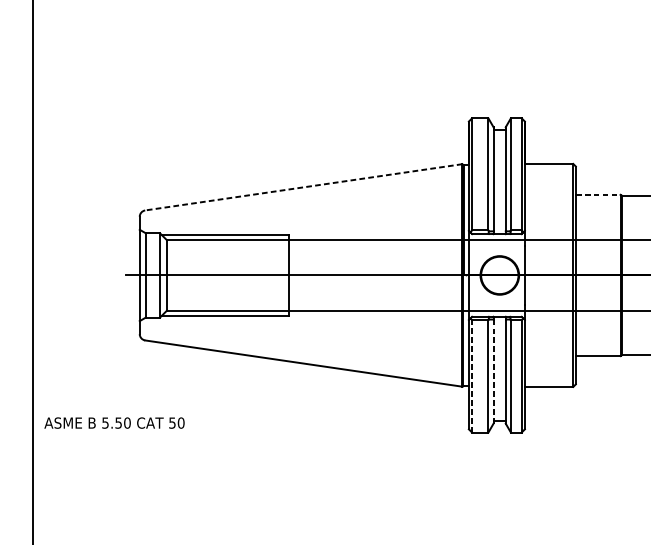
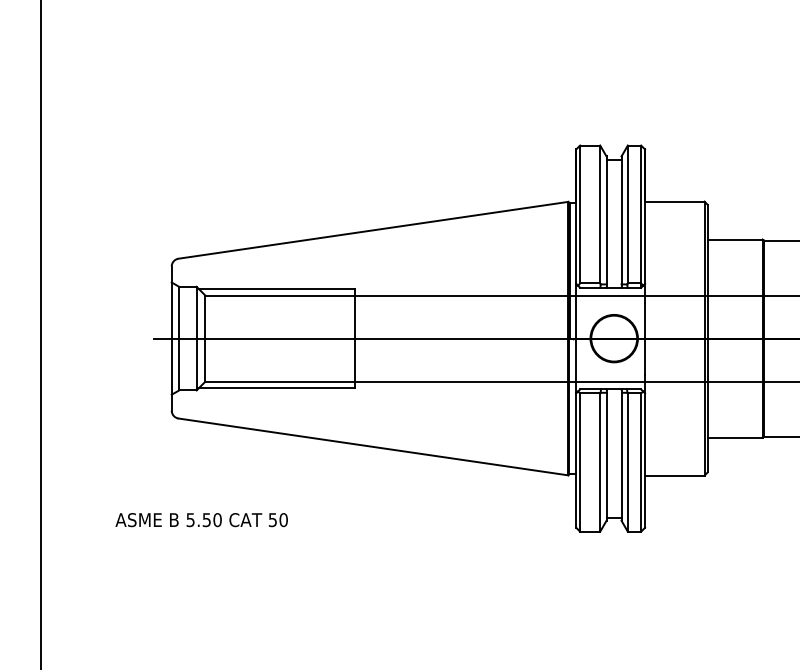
line: (303, 187) -> (373, 230), dashed -> solid
line: (598, 194) -> (735, 239), dashed -> solid
line: (493, 371) -> (606, 456), dashed -> solid
line: (472, 376) -> (580, 462), dashed -> solid
text: (114, 423) -> (201, 520), moved

